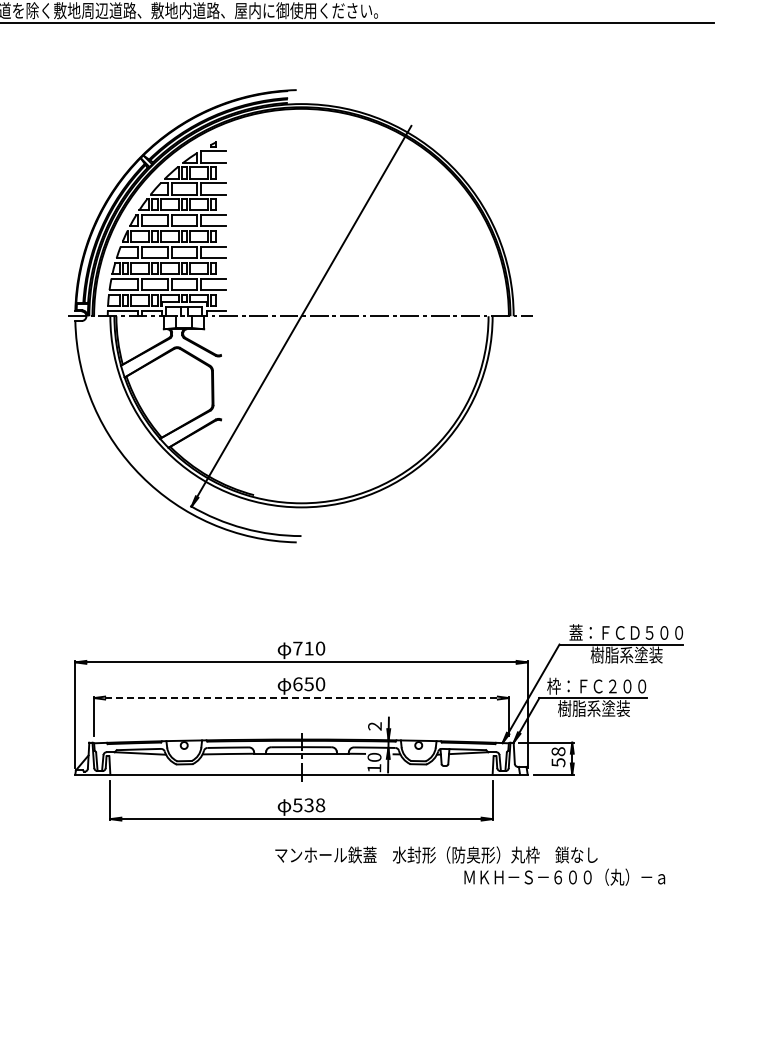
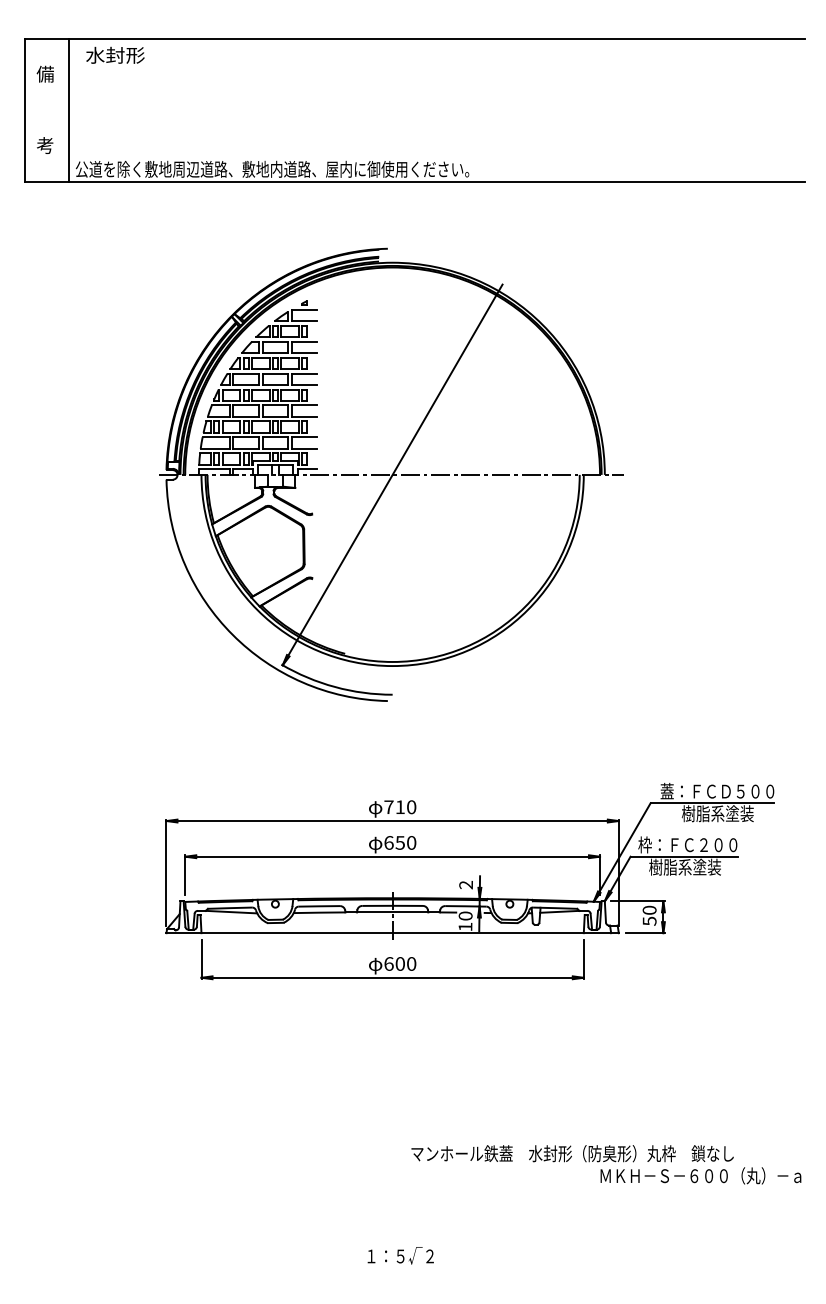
line: (302, 697) -> (393, 856), dashed -> solid
text: (558, 750) -> (649, 909), 58 -> 50
text: (309, 804) -> (400, 963), 538 -> 600
text: (470, 865) -> (606, 1164), moved

